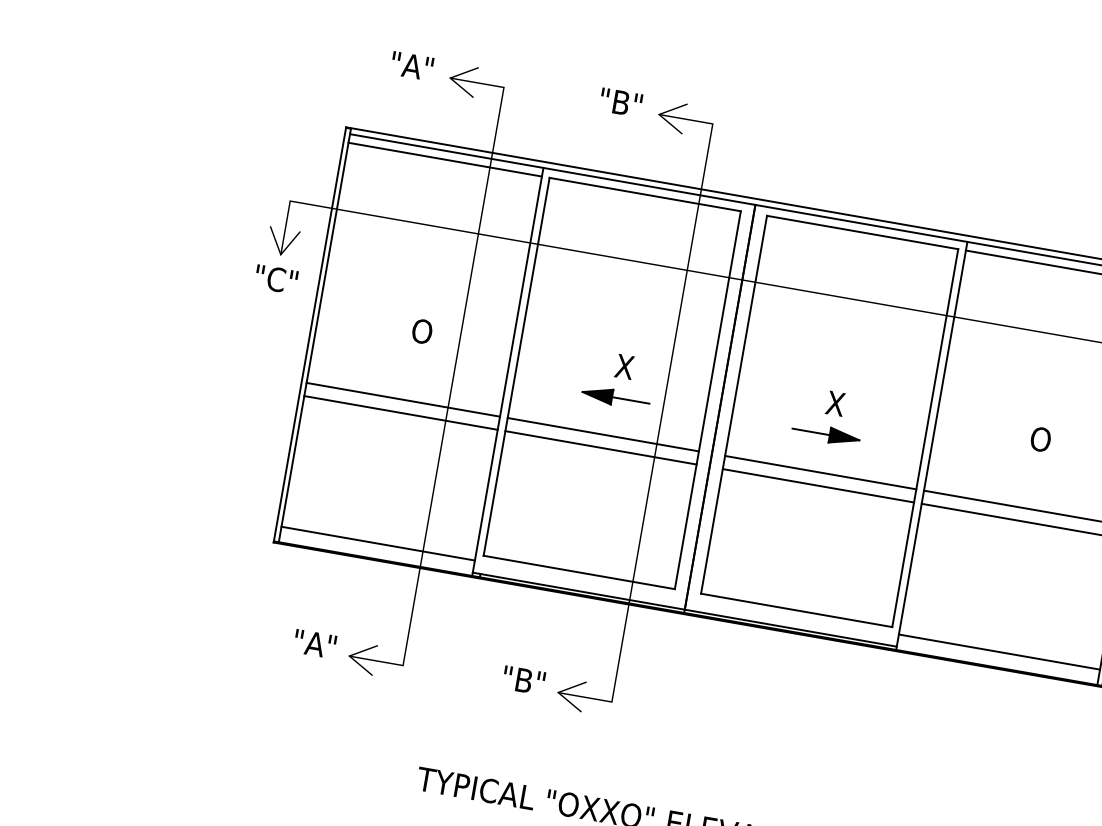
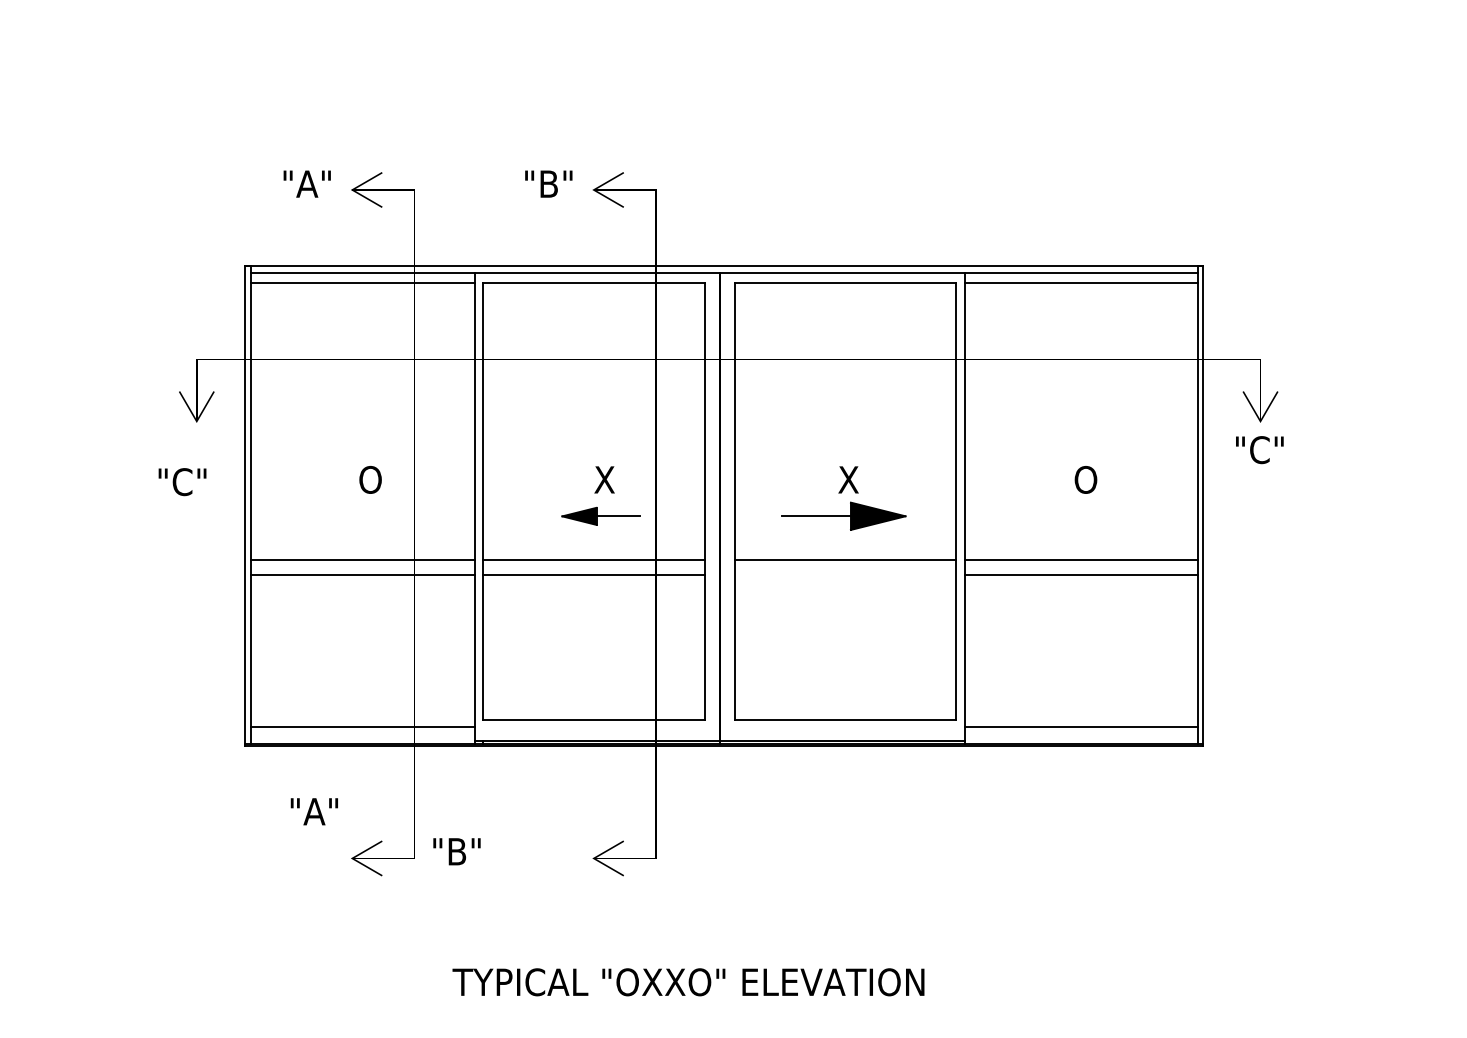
text: (276, 279) -> (182, 482), moved
part: (825, 434) -> (843, 516), size x1.6
line: (818, 485) -> (845, 575), removed
text: (314, 643) -> (313, 811), moved
text: (523, 680) -> (456, 851), moved

